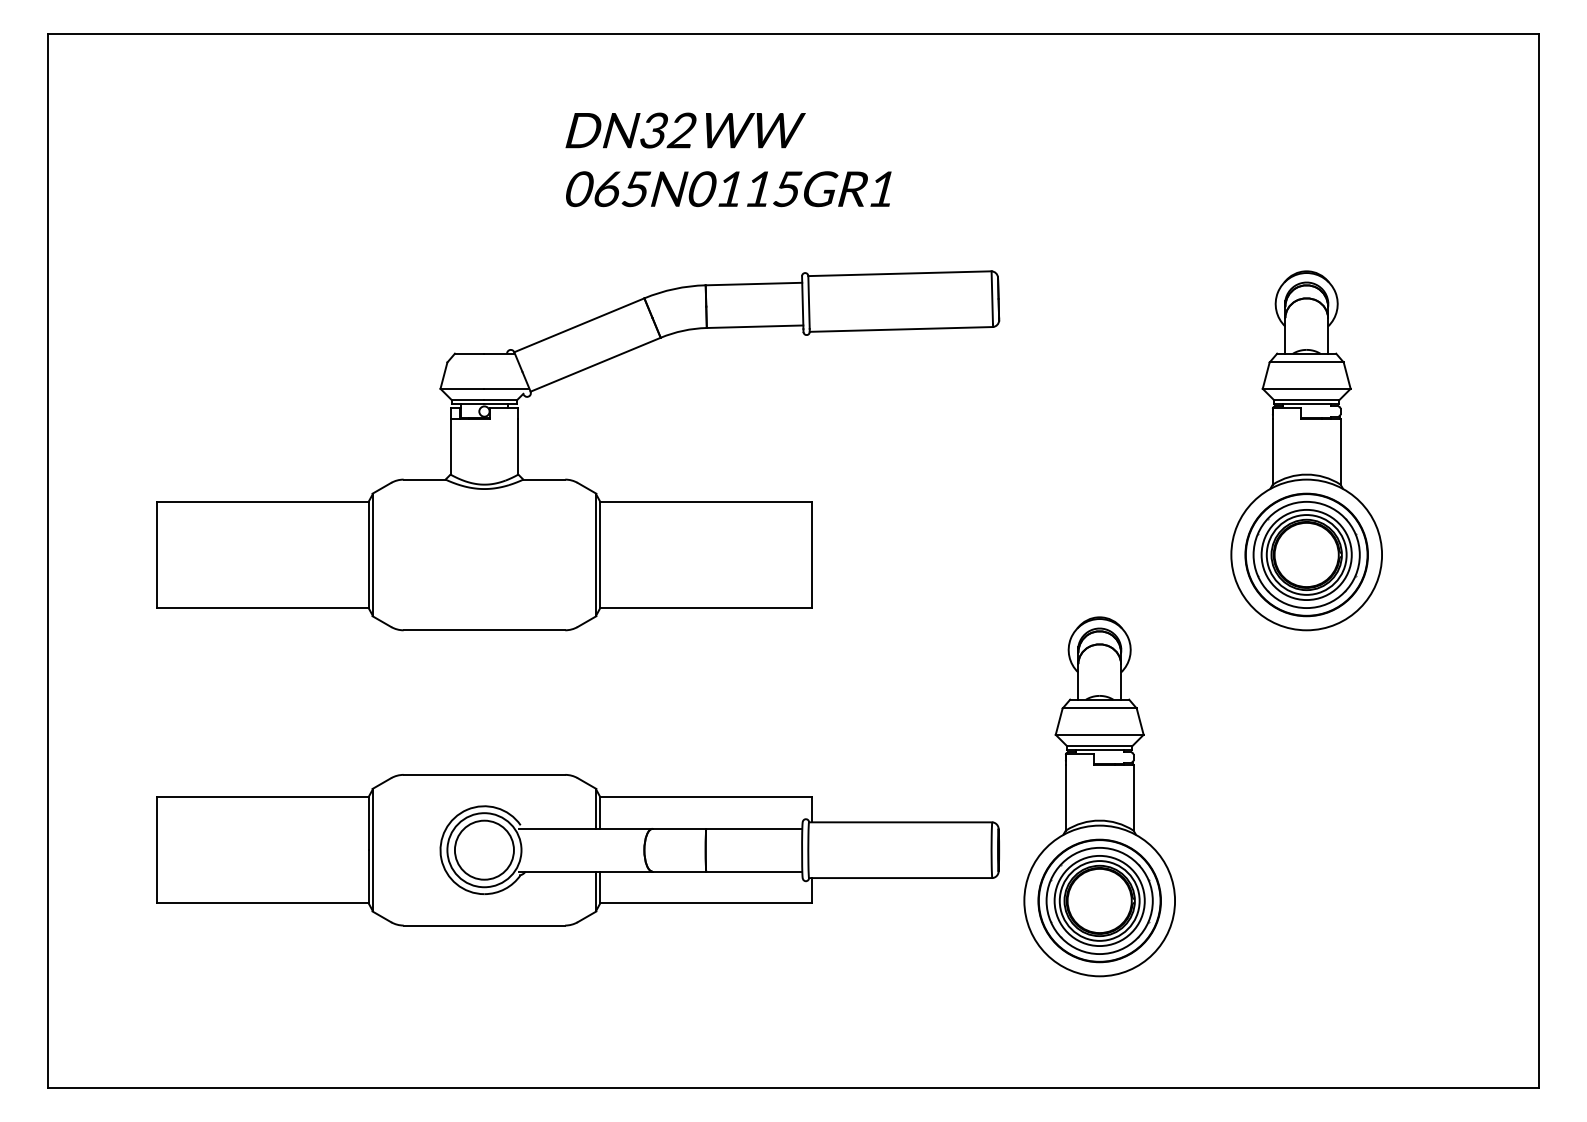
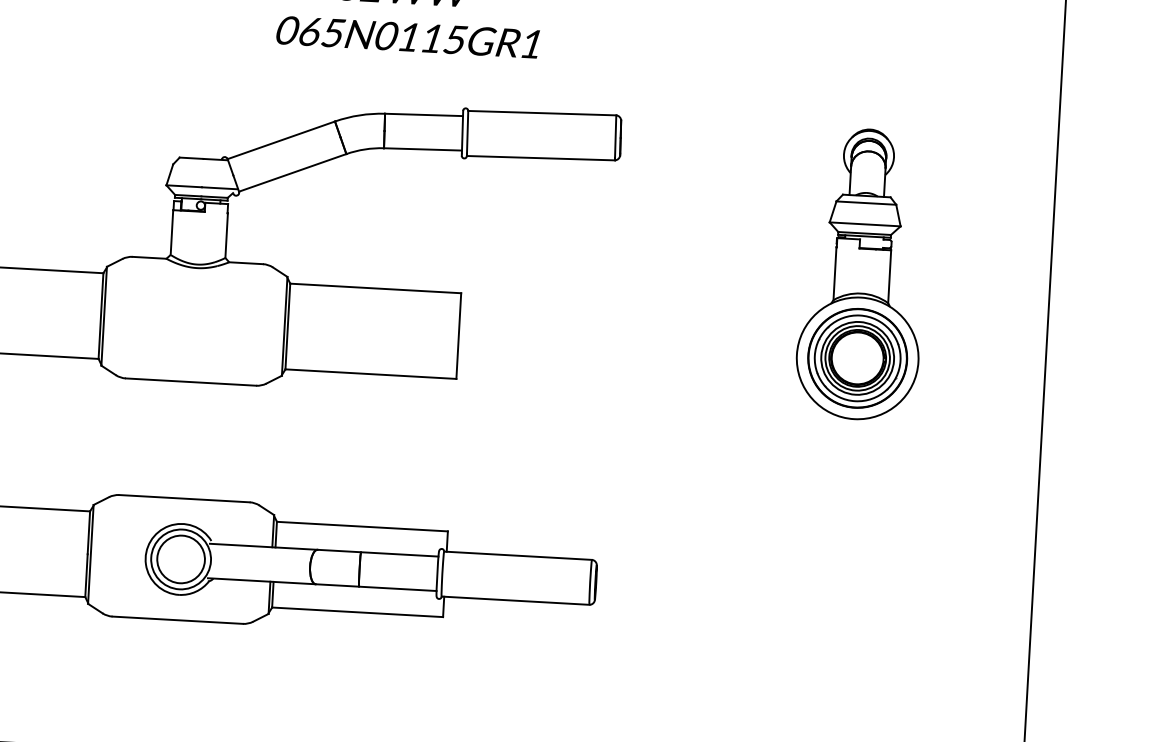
part: (1099, 796) -> (679, 543), removed

